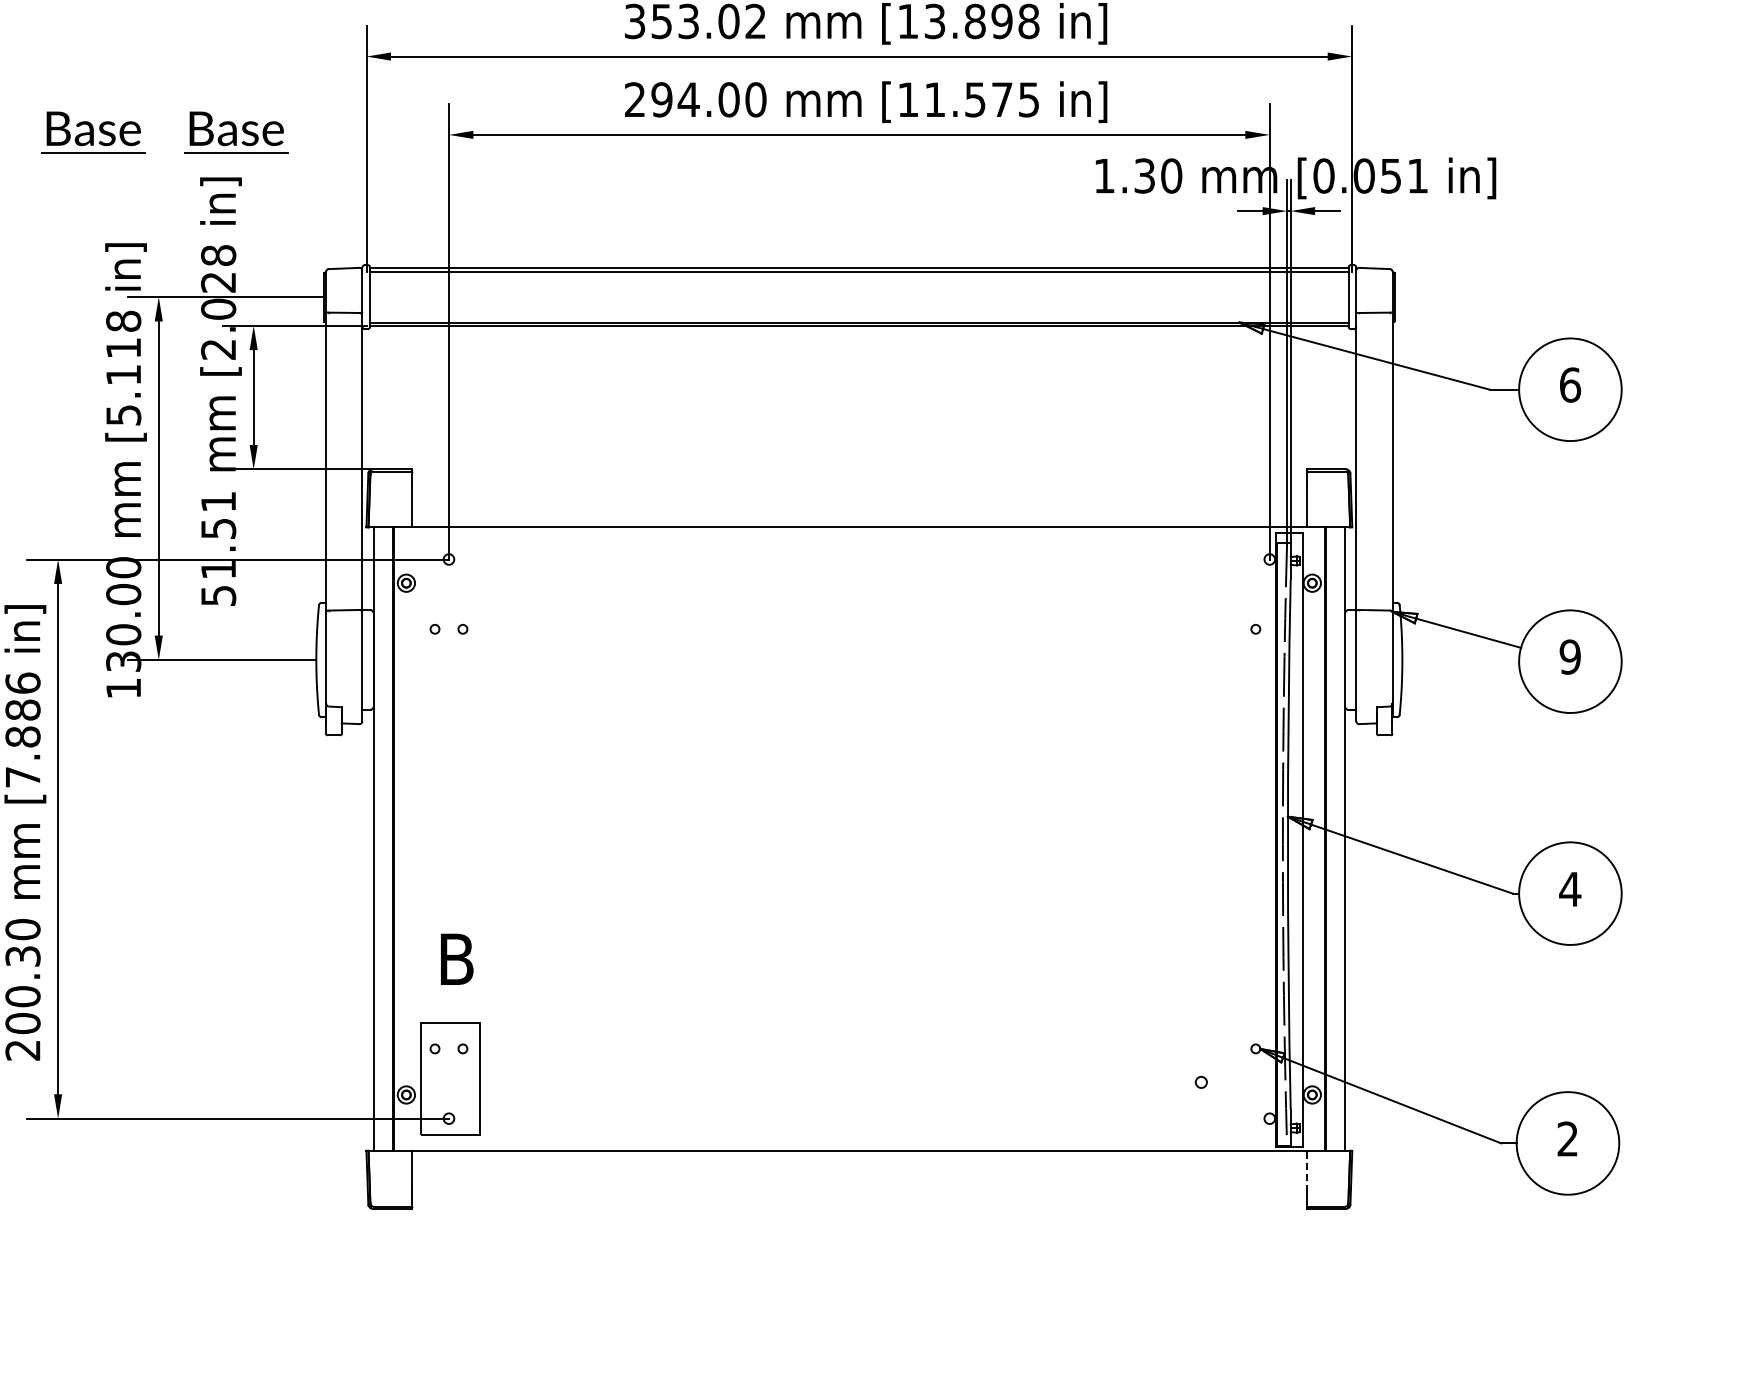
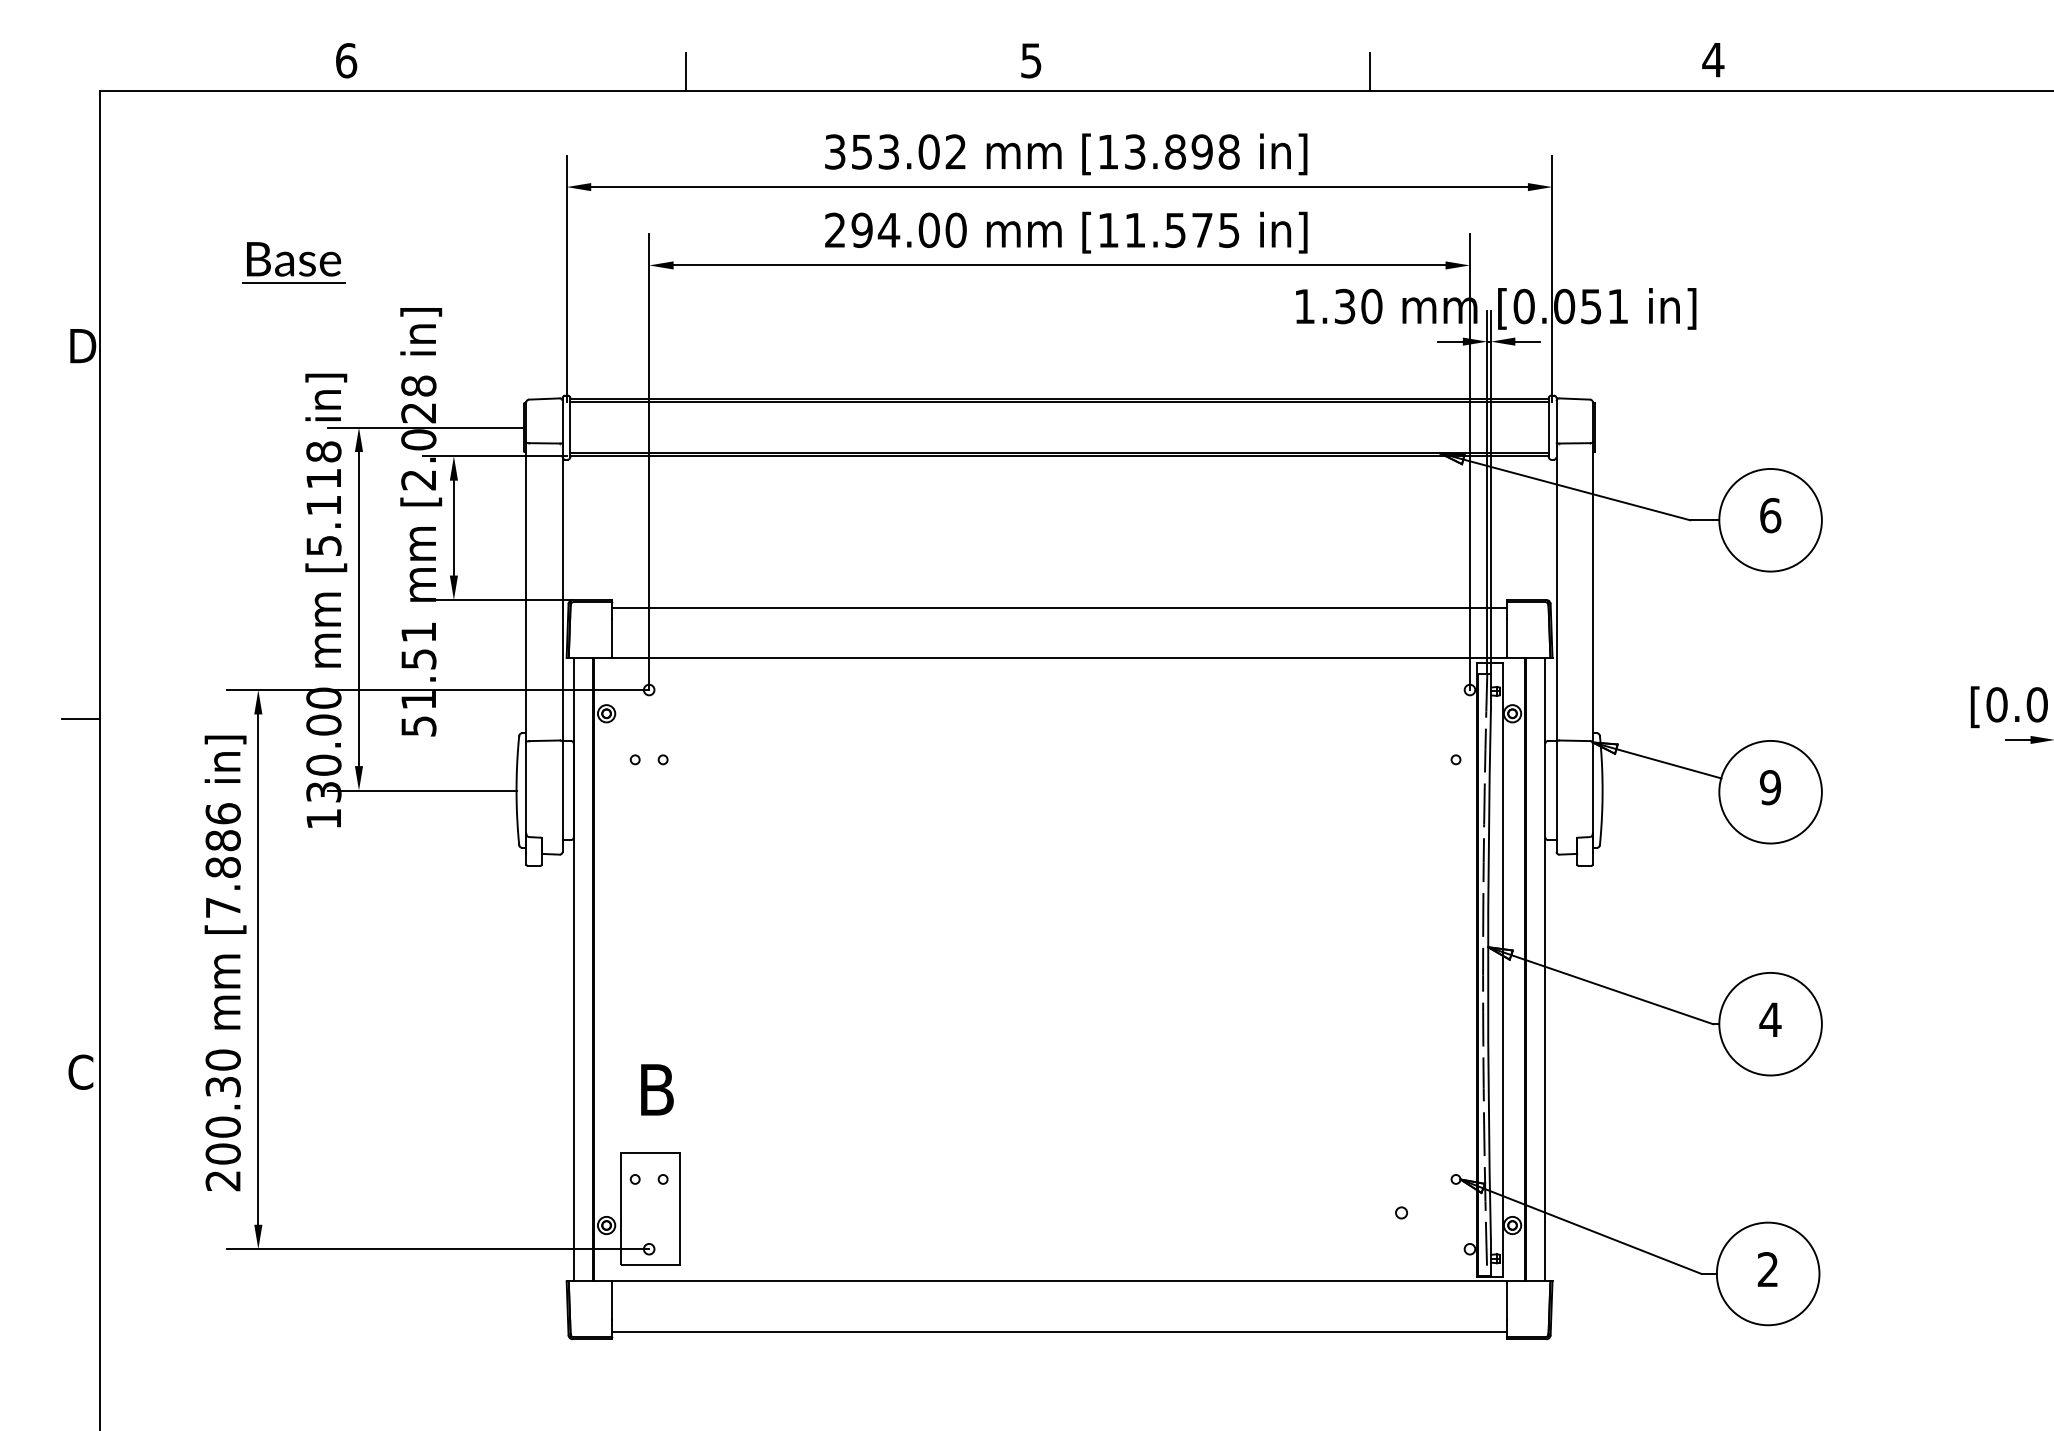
part: (236, 131) -> (436, 262), removed
line: (859, 476) -> (1059, 607), added
line: (1307, 1170) -> (1507, 1301), dashed -> solid
line: (859, 1200) -> (1059, 1331), added

